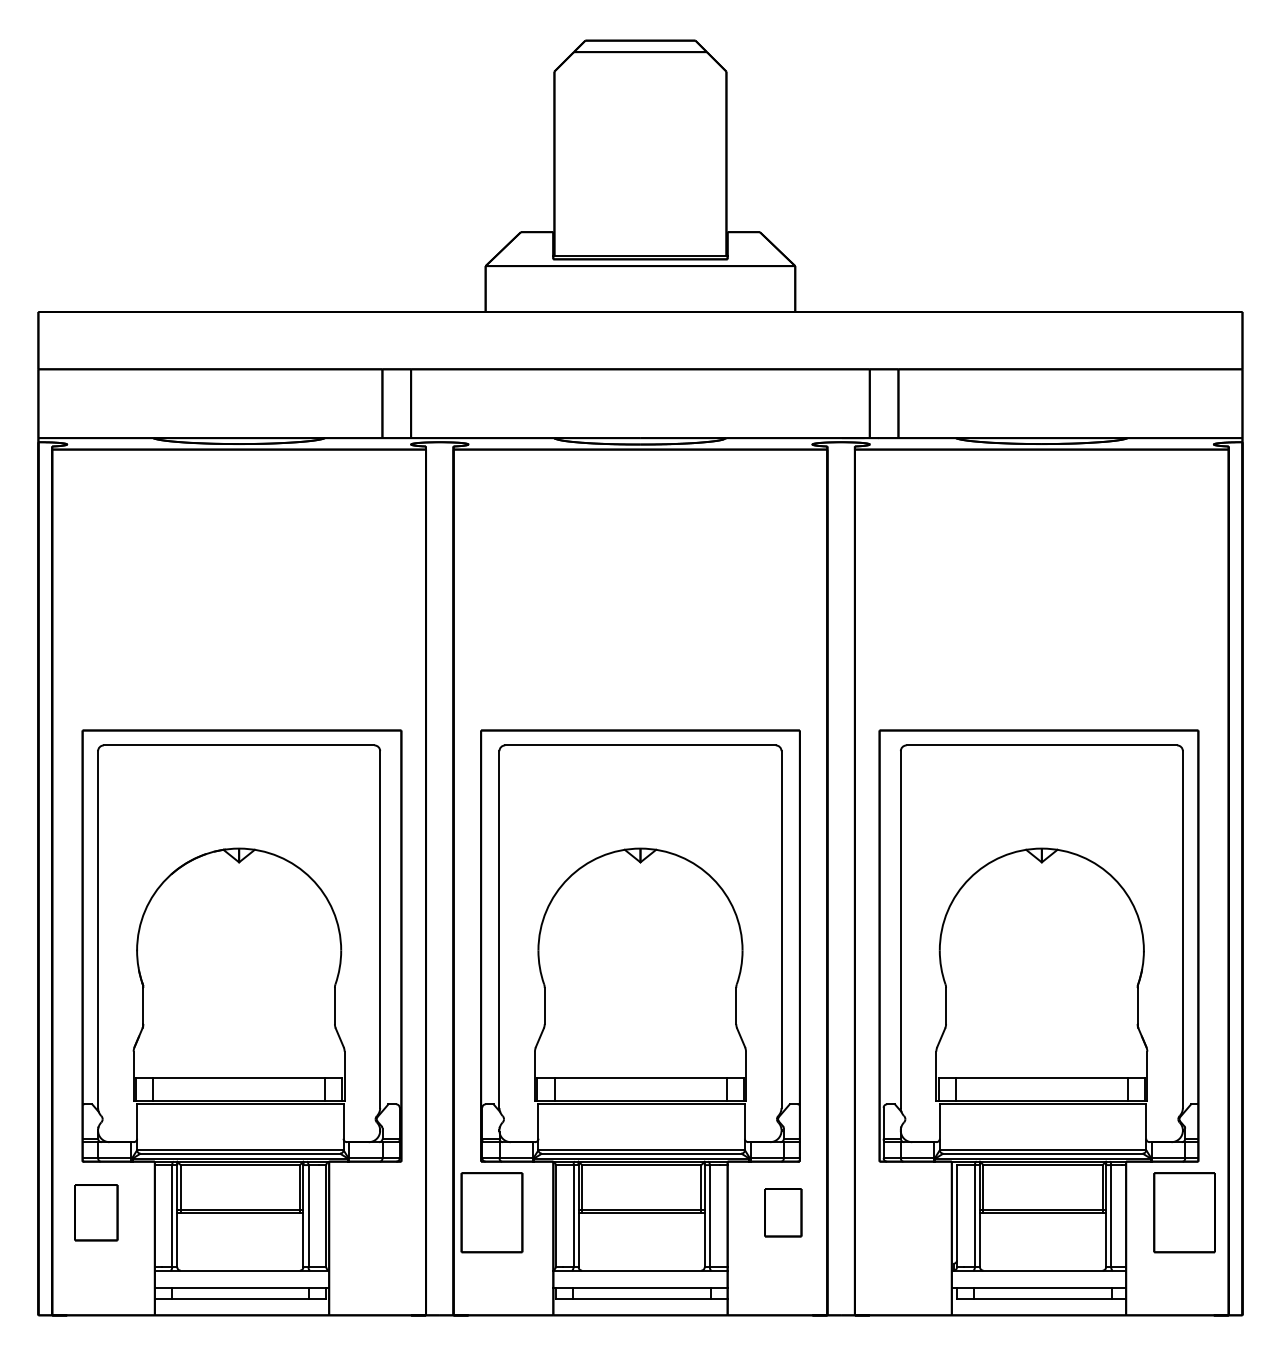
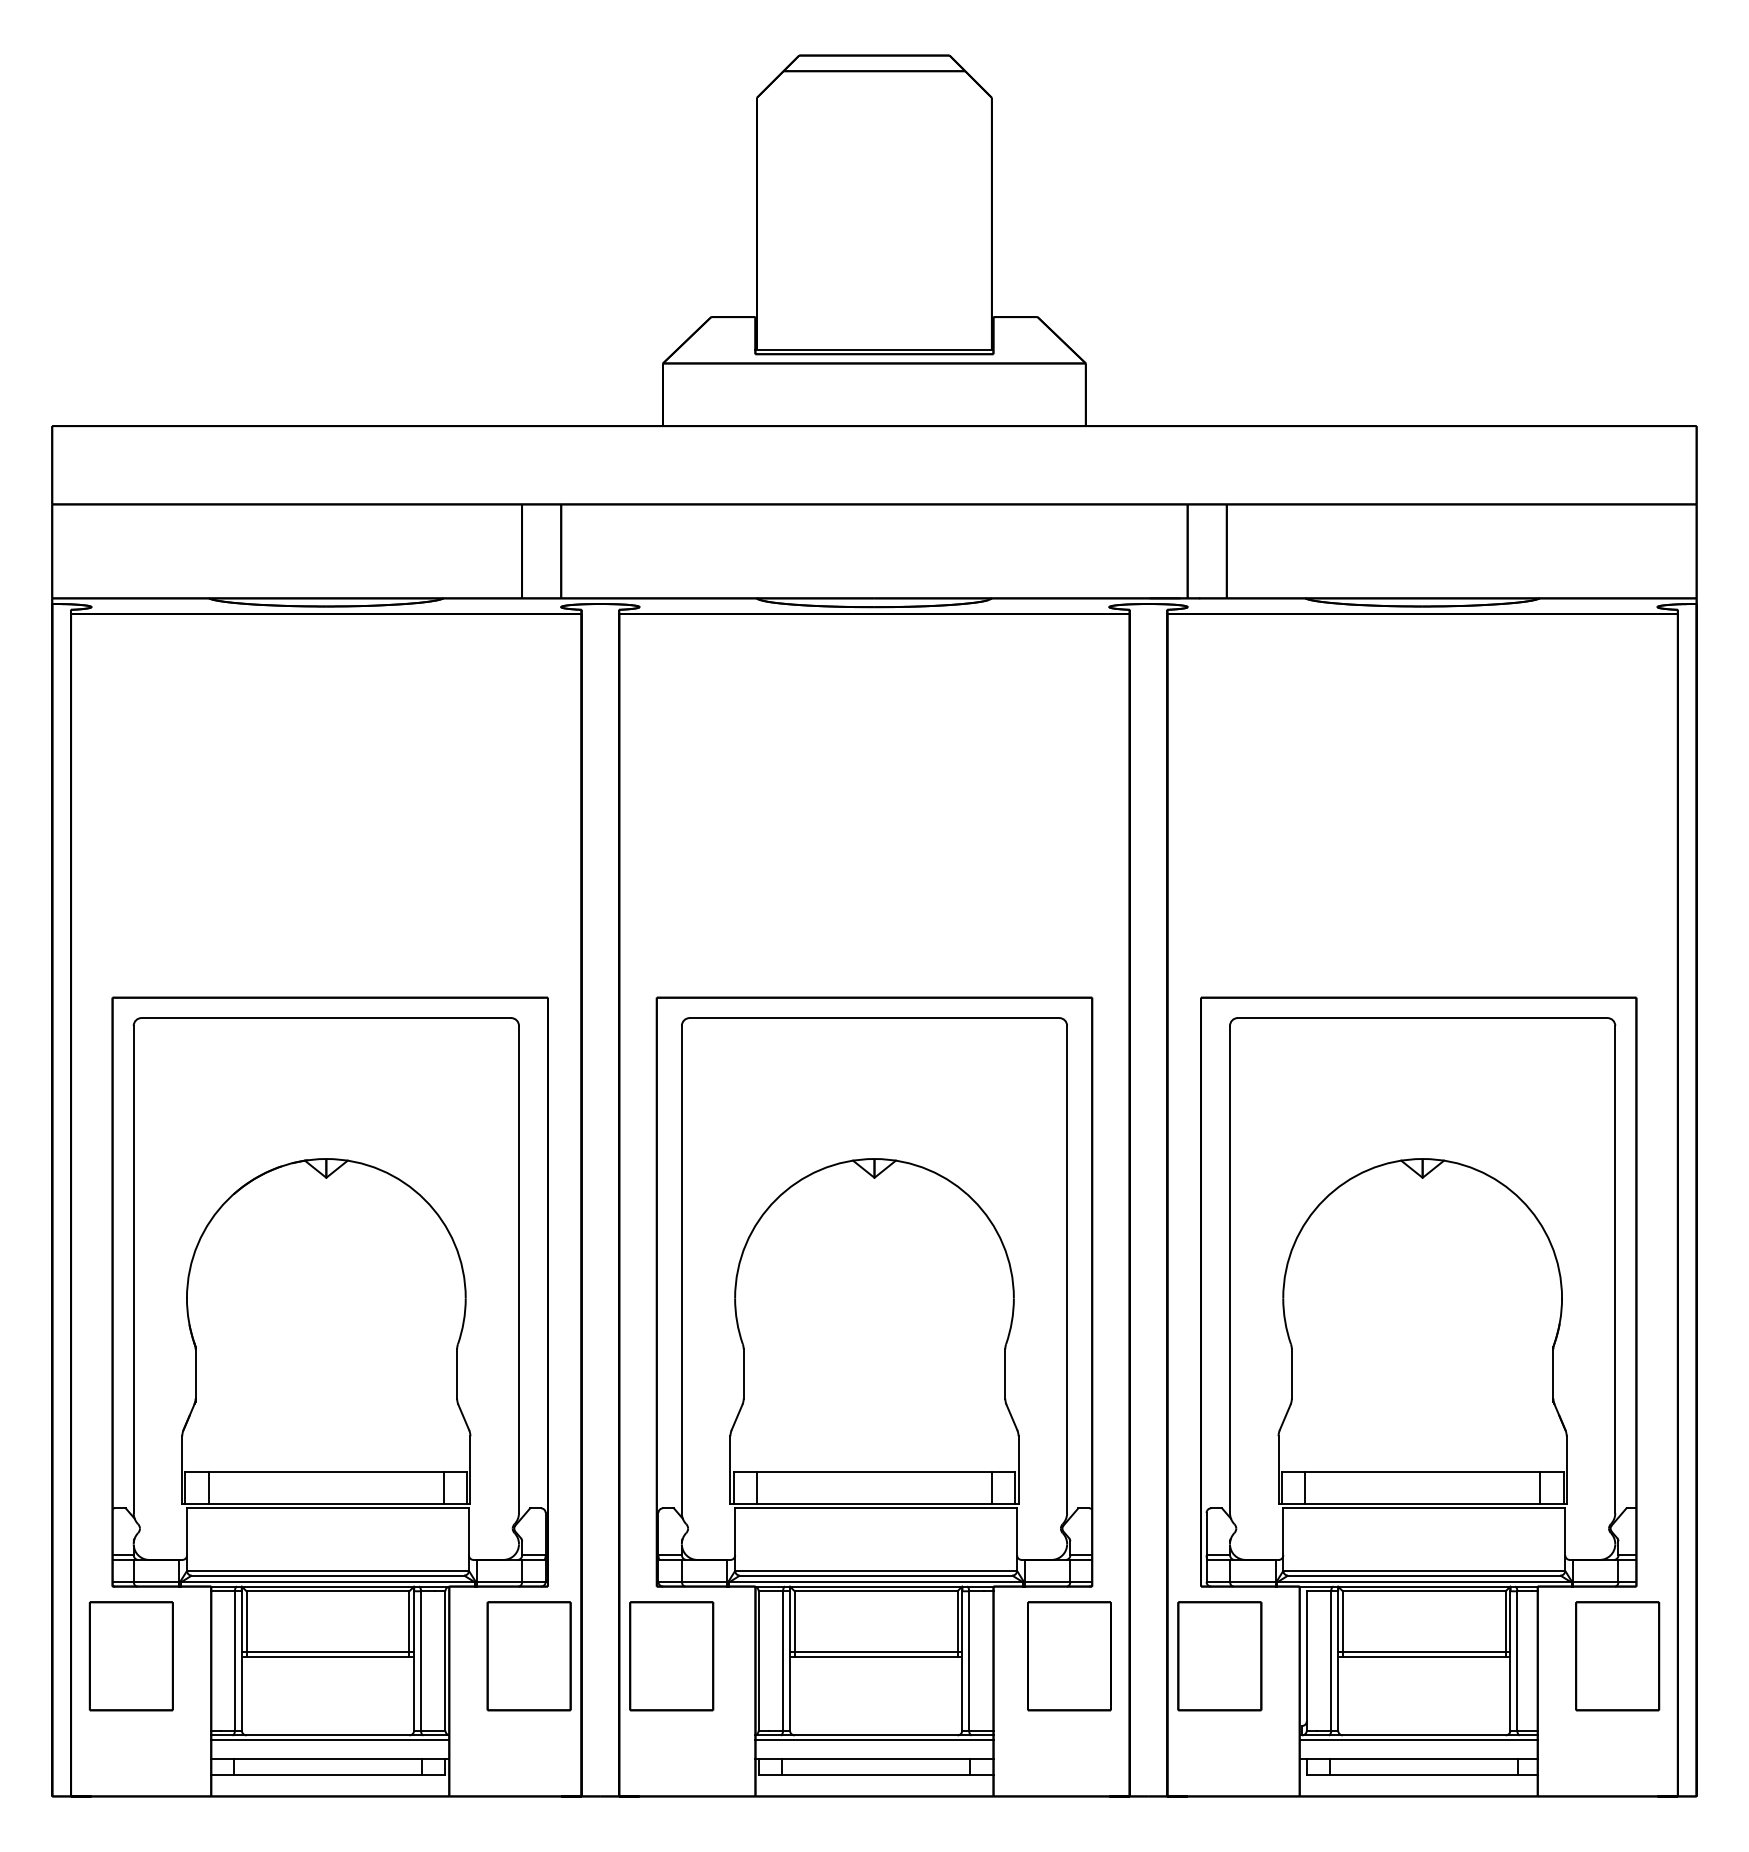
part: (95, 1212) -> (130, 1656), size x1.43
part: (387, 1212) -> (528, 1656), added
part: (783, 1212) -> (1069, 1656), size x1.67
part: (893, 1212) -> (1219, 1656), added
line: (242, 1274) -> (330, 1740), added
line: (640, 1274) -> (874, 1740), added
line: (1038, 1274) -> (1418, 1740), added

